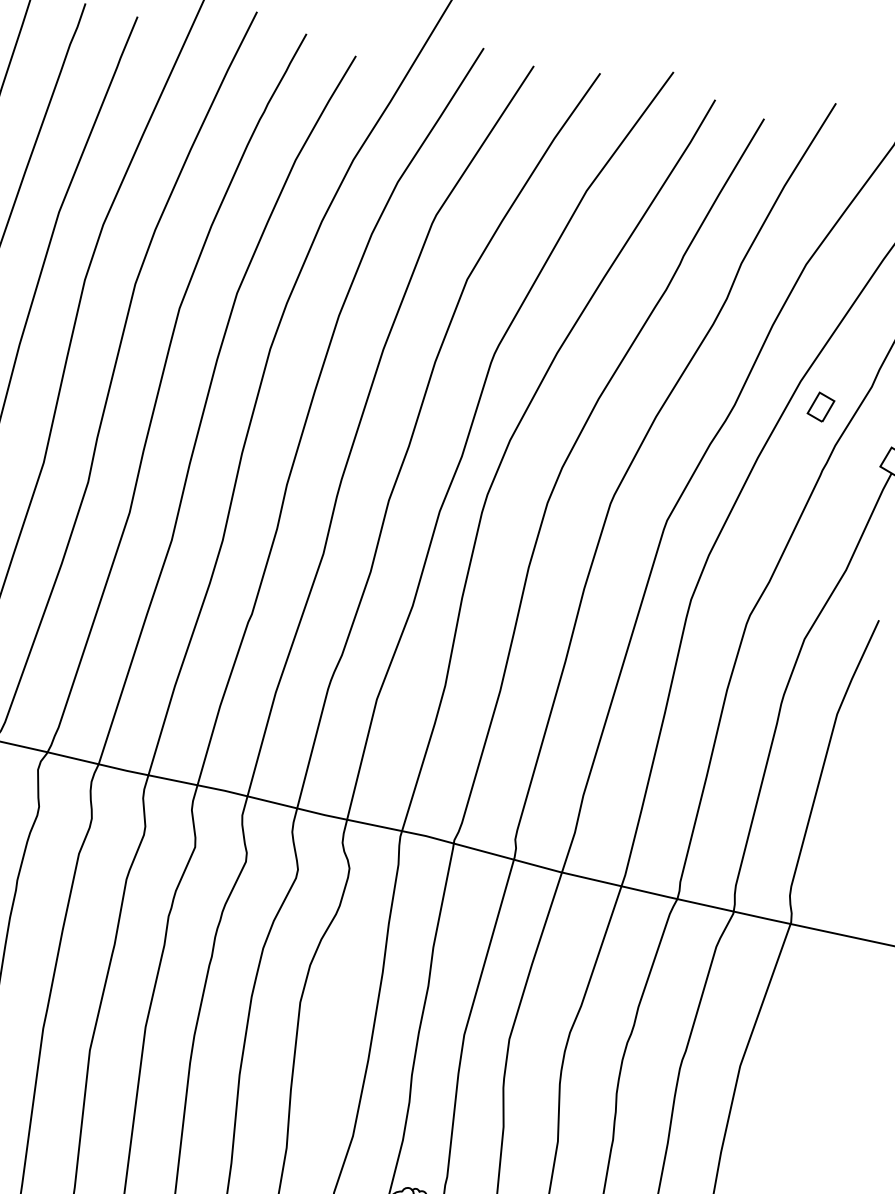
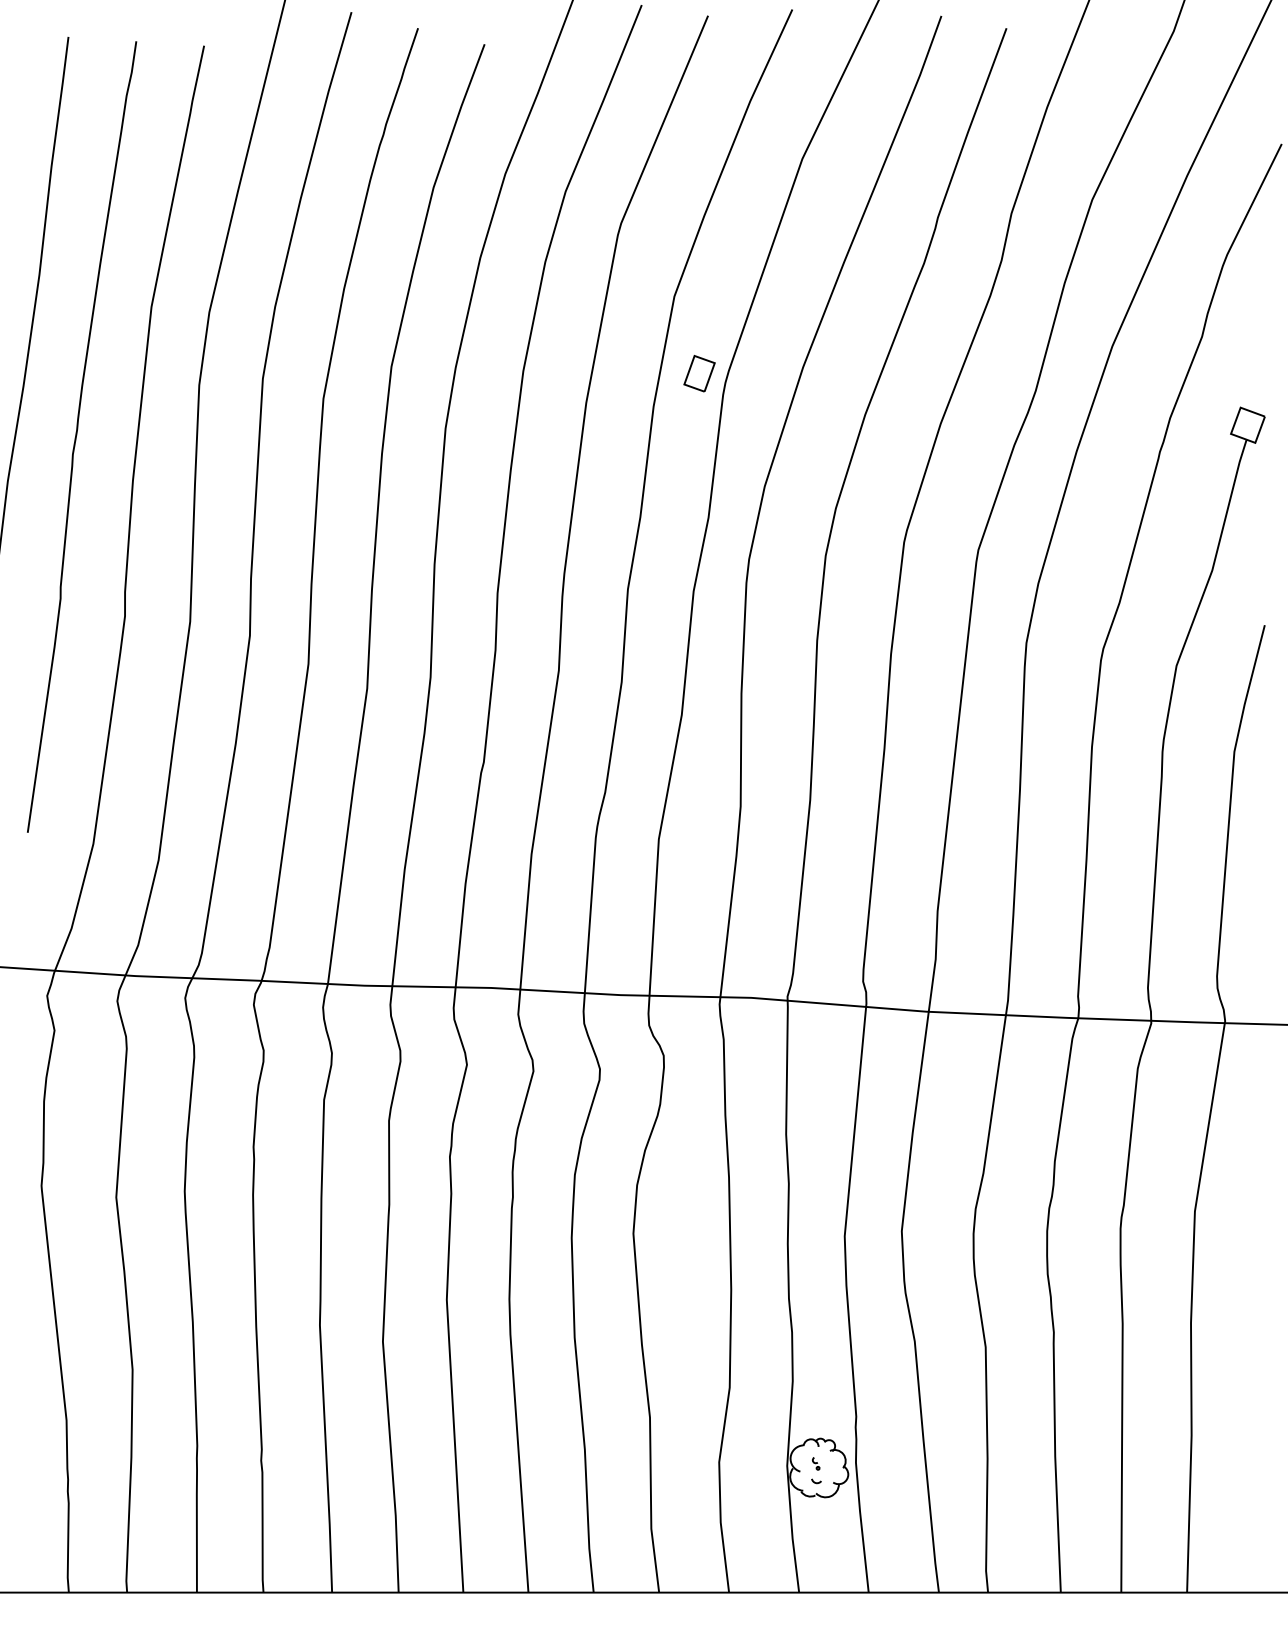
part: (821, 407) -> (699, 373), moved

